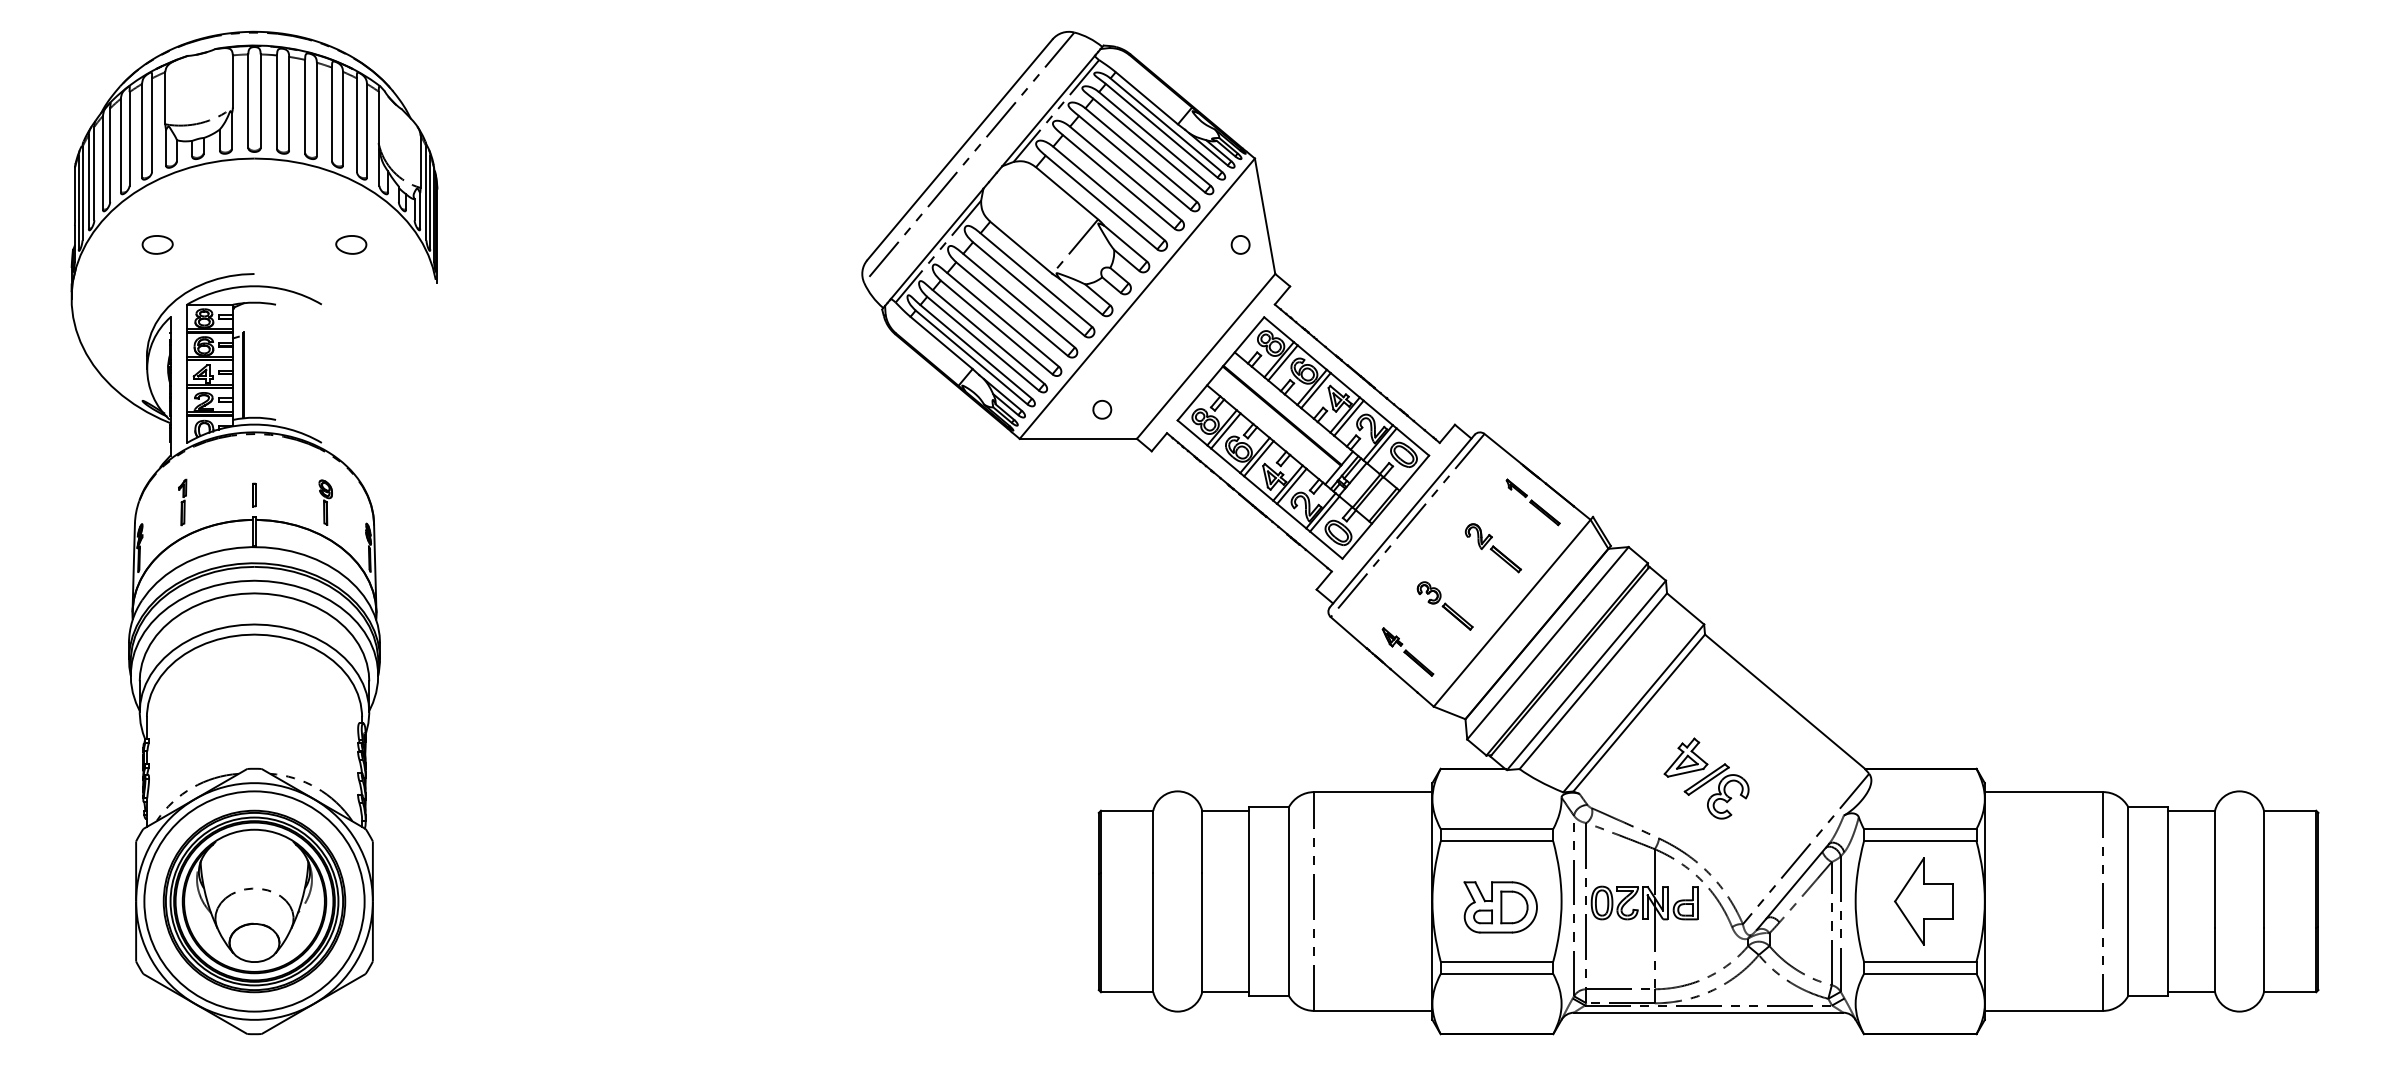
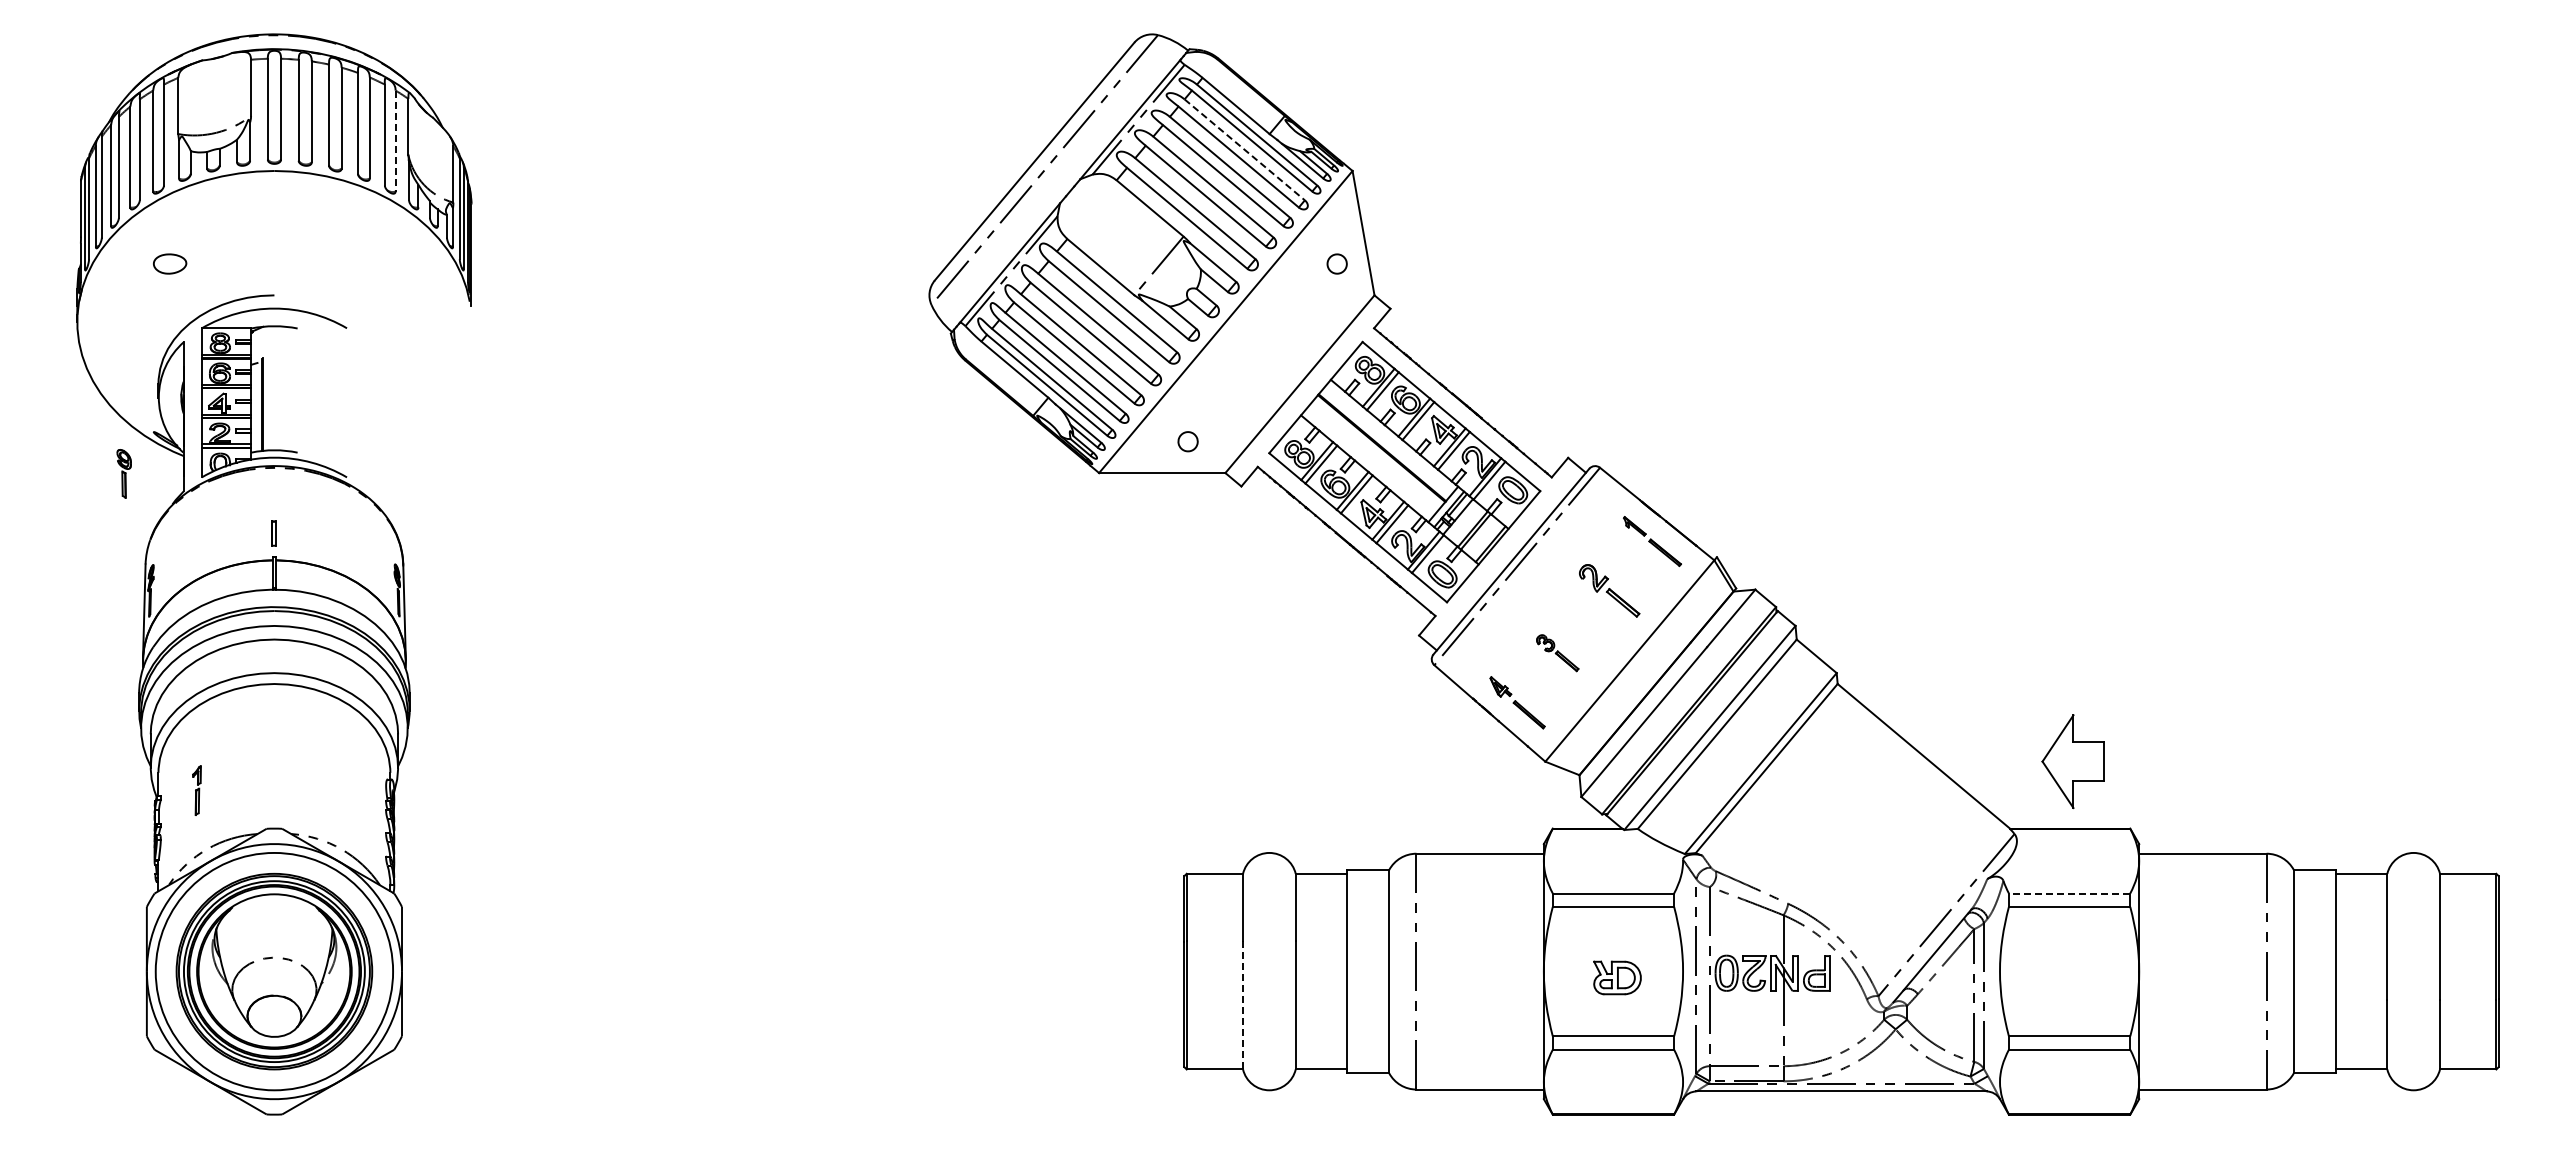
line: (366, 131) -> (395, 141), solid -> dashed
line: (1154, 138) -> (1244, 149), solid -> dashed
part: (351, 244) -> (378, 263), removed
part: (182, 502) -> (196, 790), moved
part: (325, 502) -> (123, 473), moved
part: (1445, 605) -> (1557, 652), size x0.7
part: (1706, 778) -> (1839, 839), removed
line: (1920, 829) -> (2069, 893), solid -> dashed
part: (1922, 901) -> (2072, 761), moved
part: (1500, 906) -> (1617, 977), size x0.6
line: (1153, 932) -> (1243, 1005), solid -> dashed

